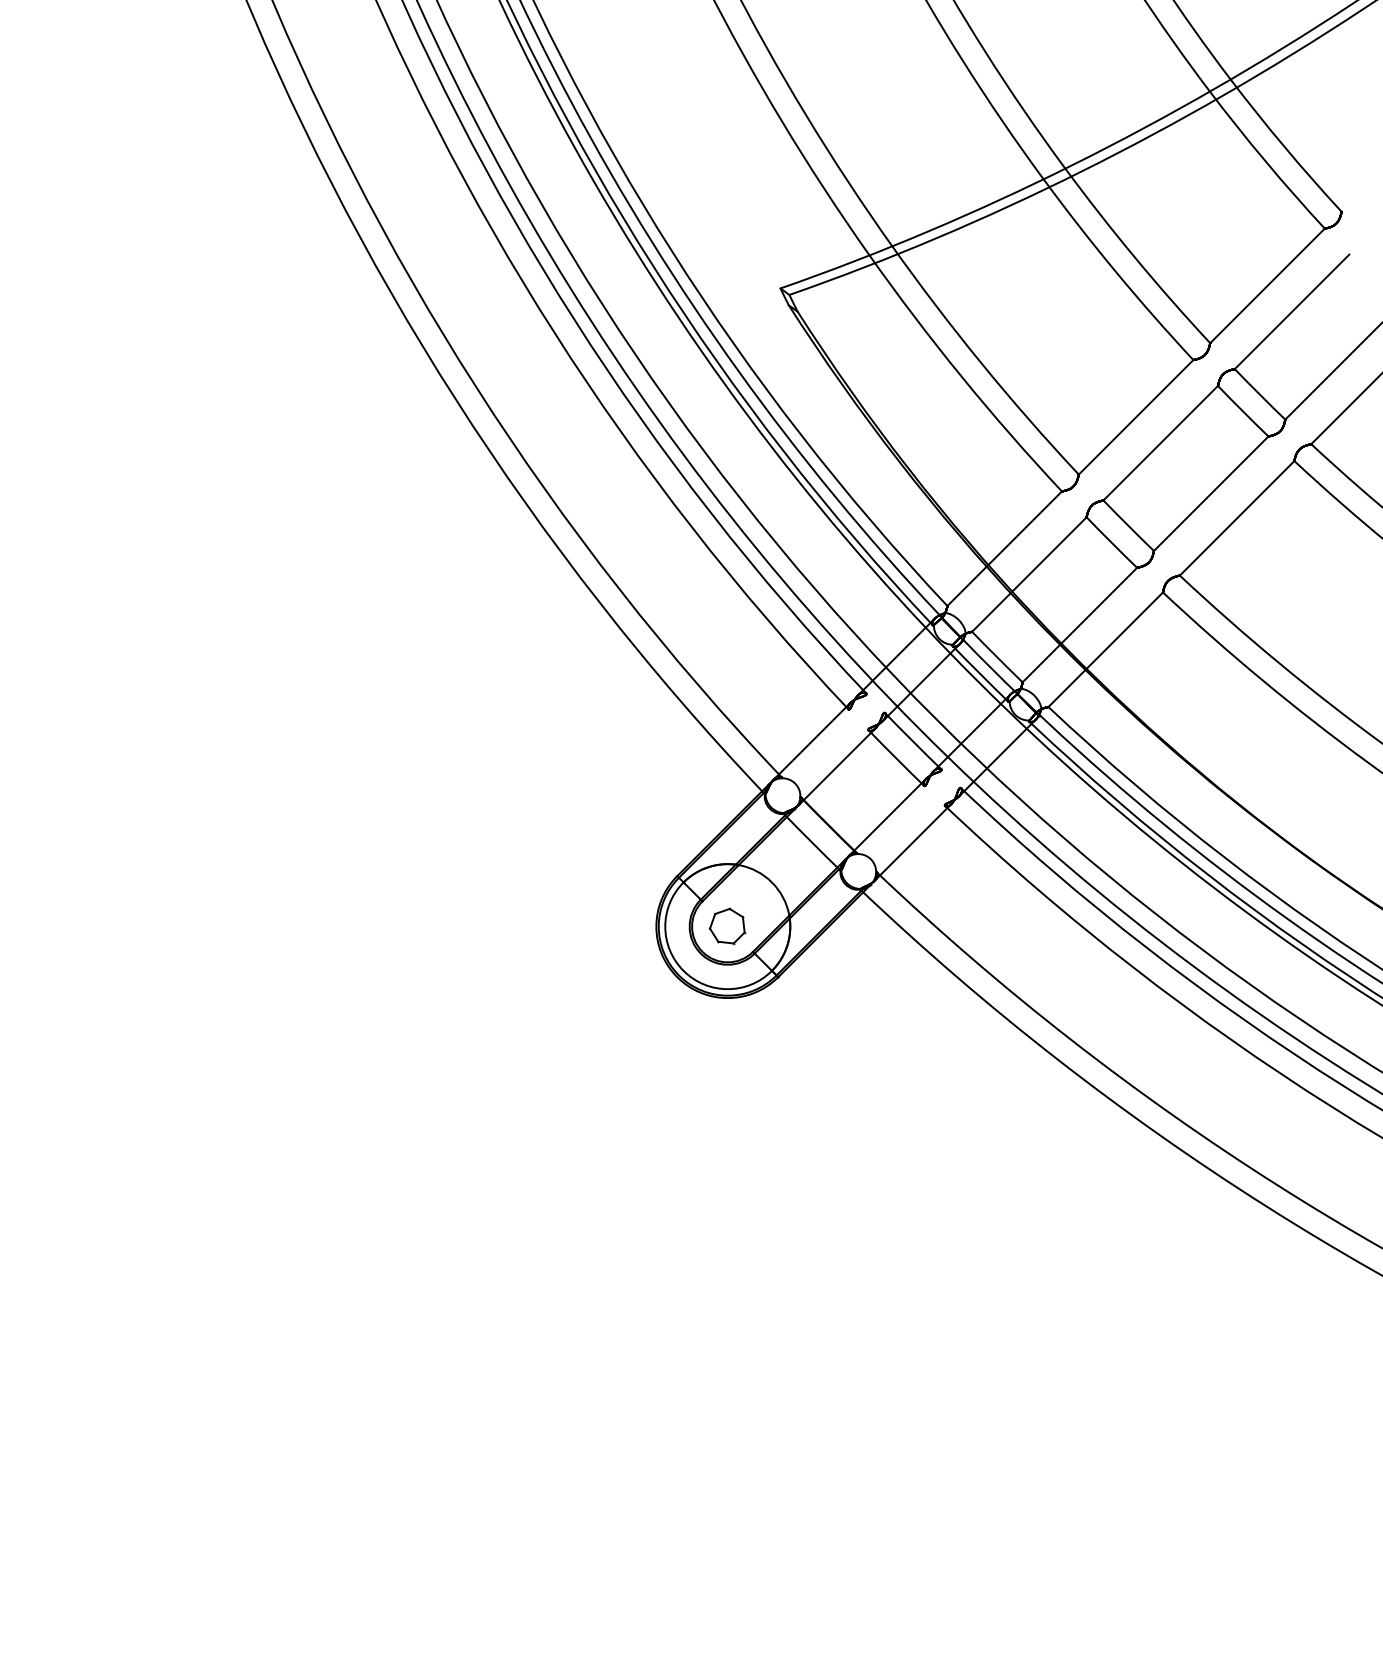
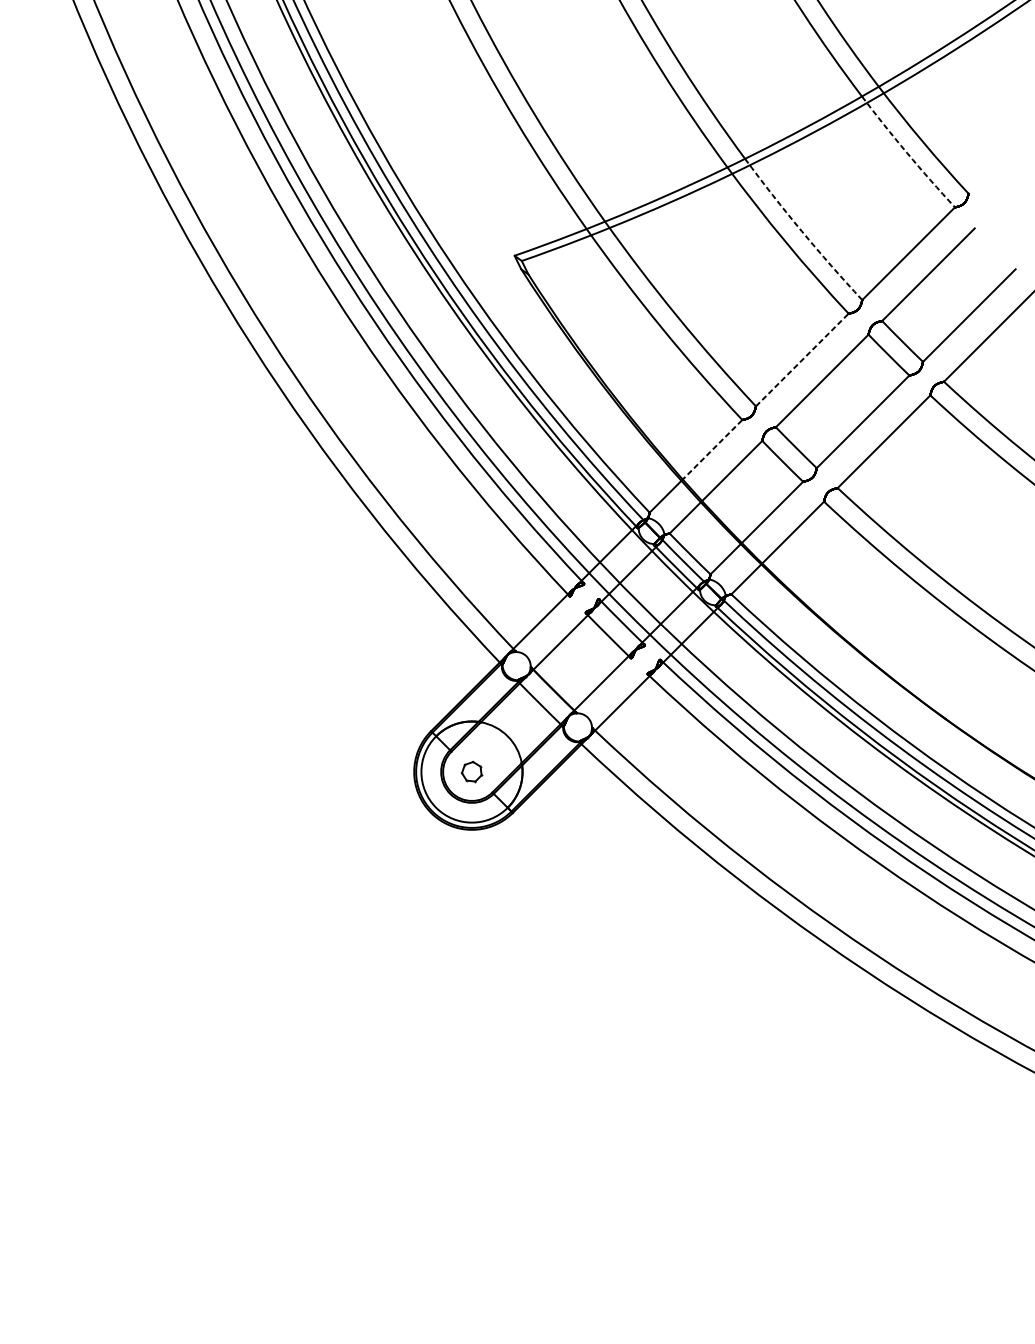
arc: (1265, 161) -> (907, 153), solid -> dashed
arc: (1135, 258) -> (801, 231), solid -> dashed
line: (1136, 416) -> (802, 359), solid -> dashed
line: (1024, 528) -> (712, 449), solid -> dashed
part: (727, 926) -> (471, 771), size x0.7

